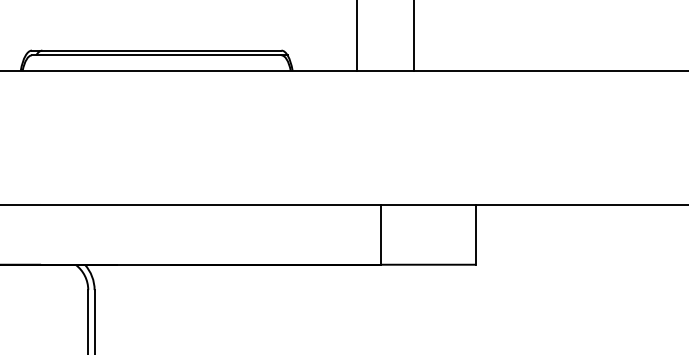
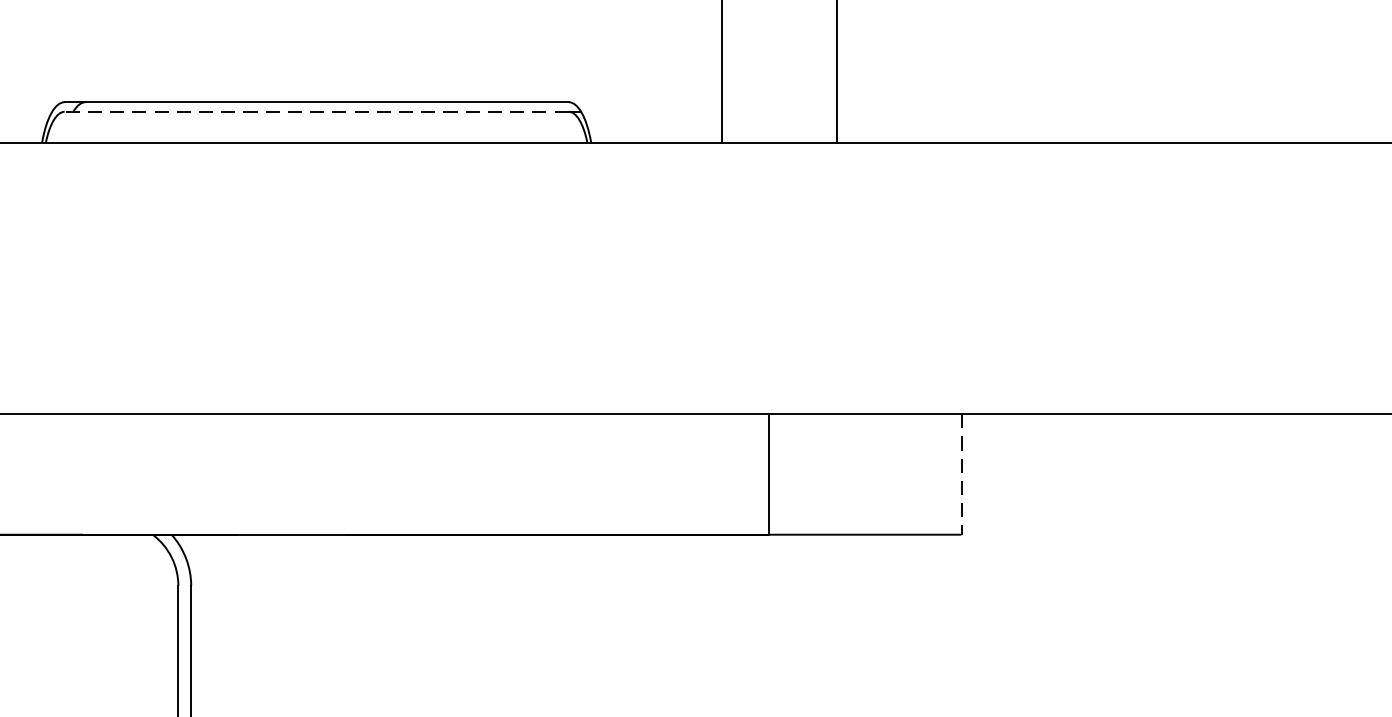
line: (156, 55) -> (316, 112), solid -> dashed
line: (475, 234) -> (960, 473), solid -> dashed

